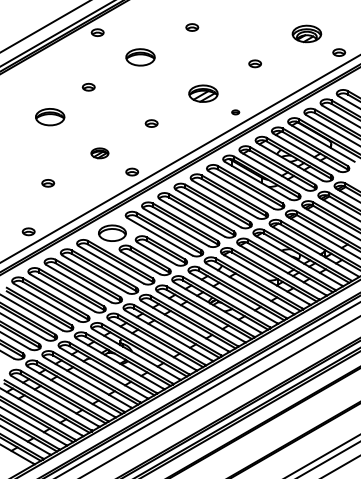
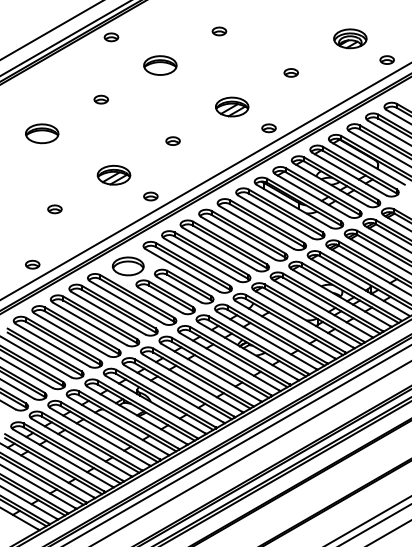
part: (235, 112) -> (268, 128), size x1.67
part: (50, 116) -> (42, 133), moved
part: (99, 152) -> (113, 174), size x1.67

